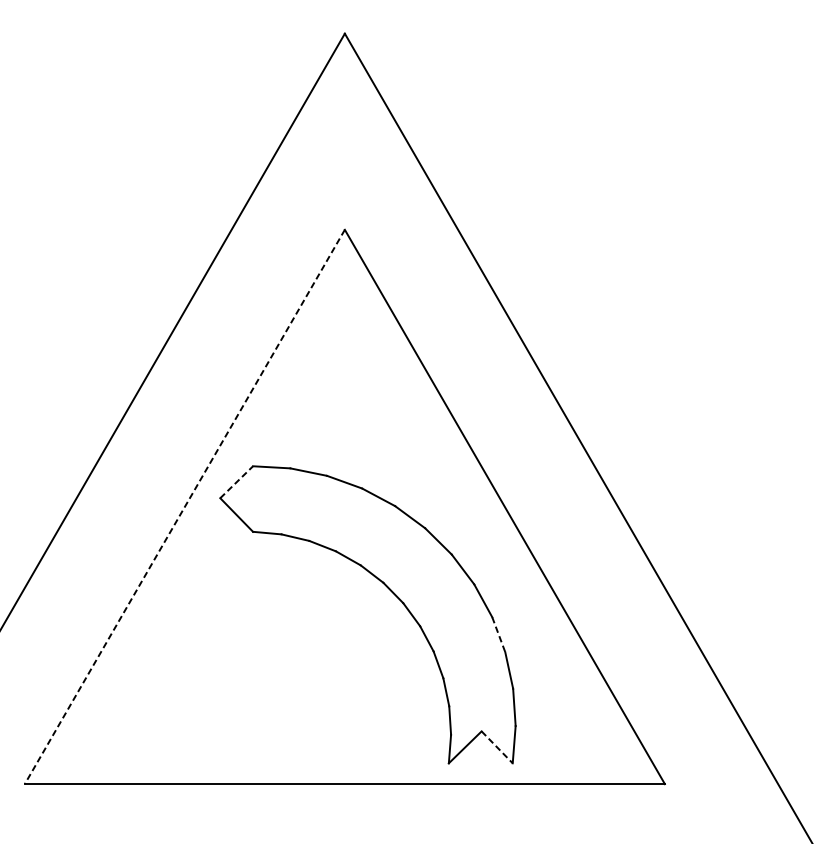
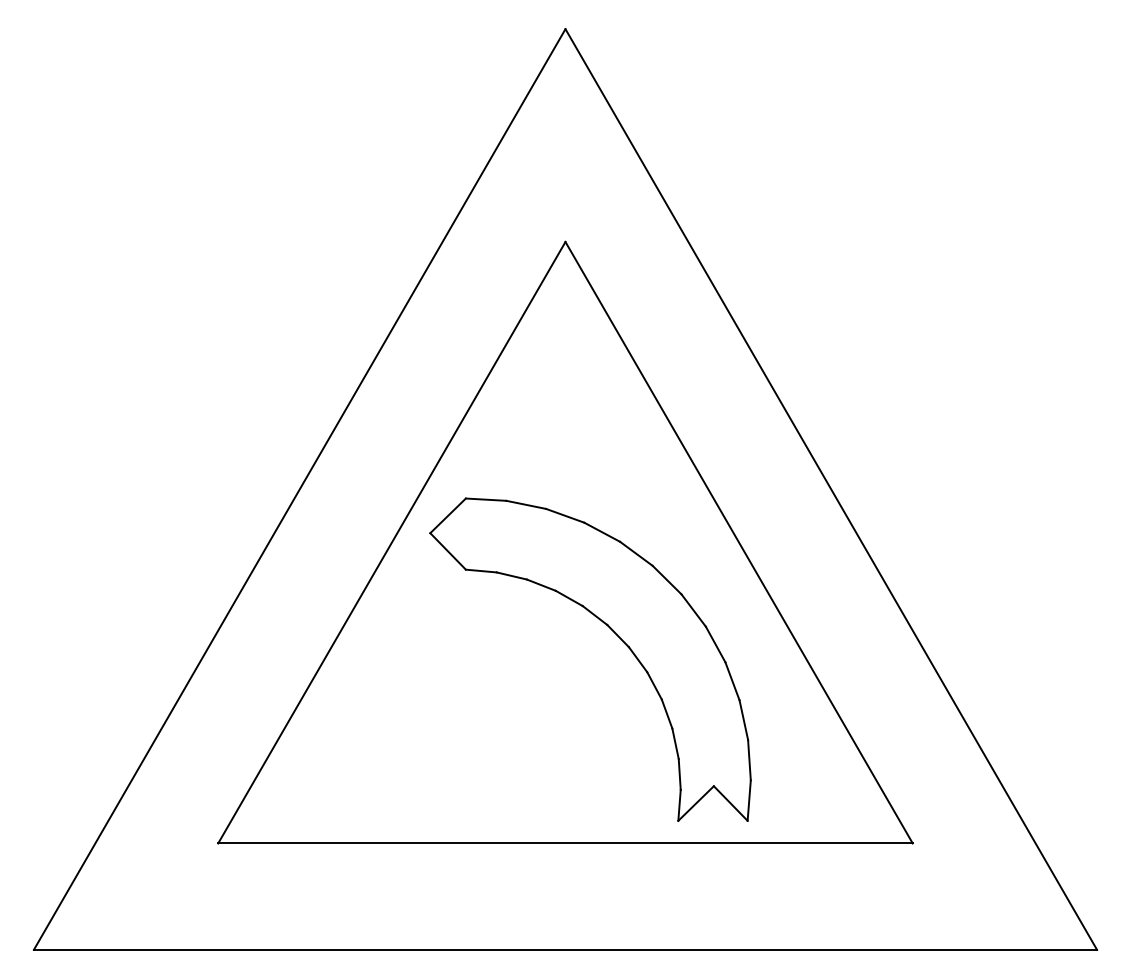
line: (237, 481) -> (448, 515), dashed -> solid
line: (184, 507) -> (391, 543), dashed -> solid
line: (498, 634) -> (732, 681), dashed -> solid
line: (497, 747) -> (731, 803), dashed -> solid

